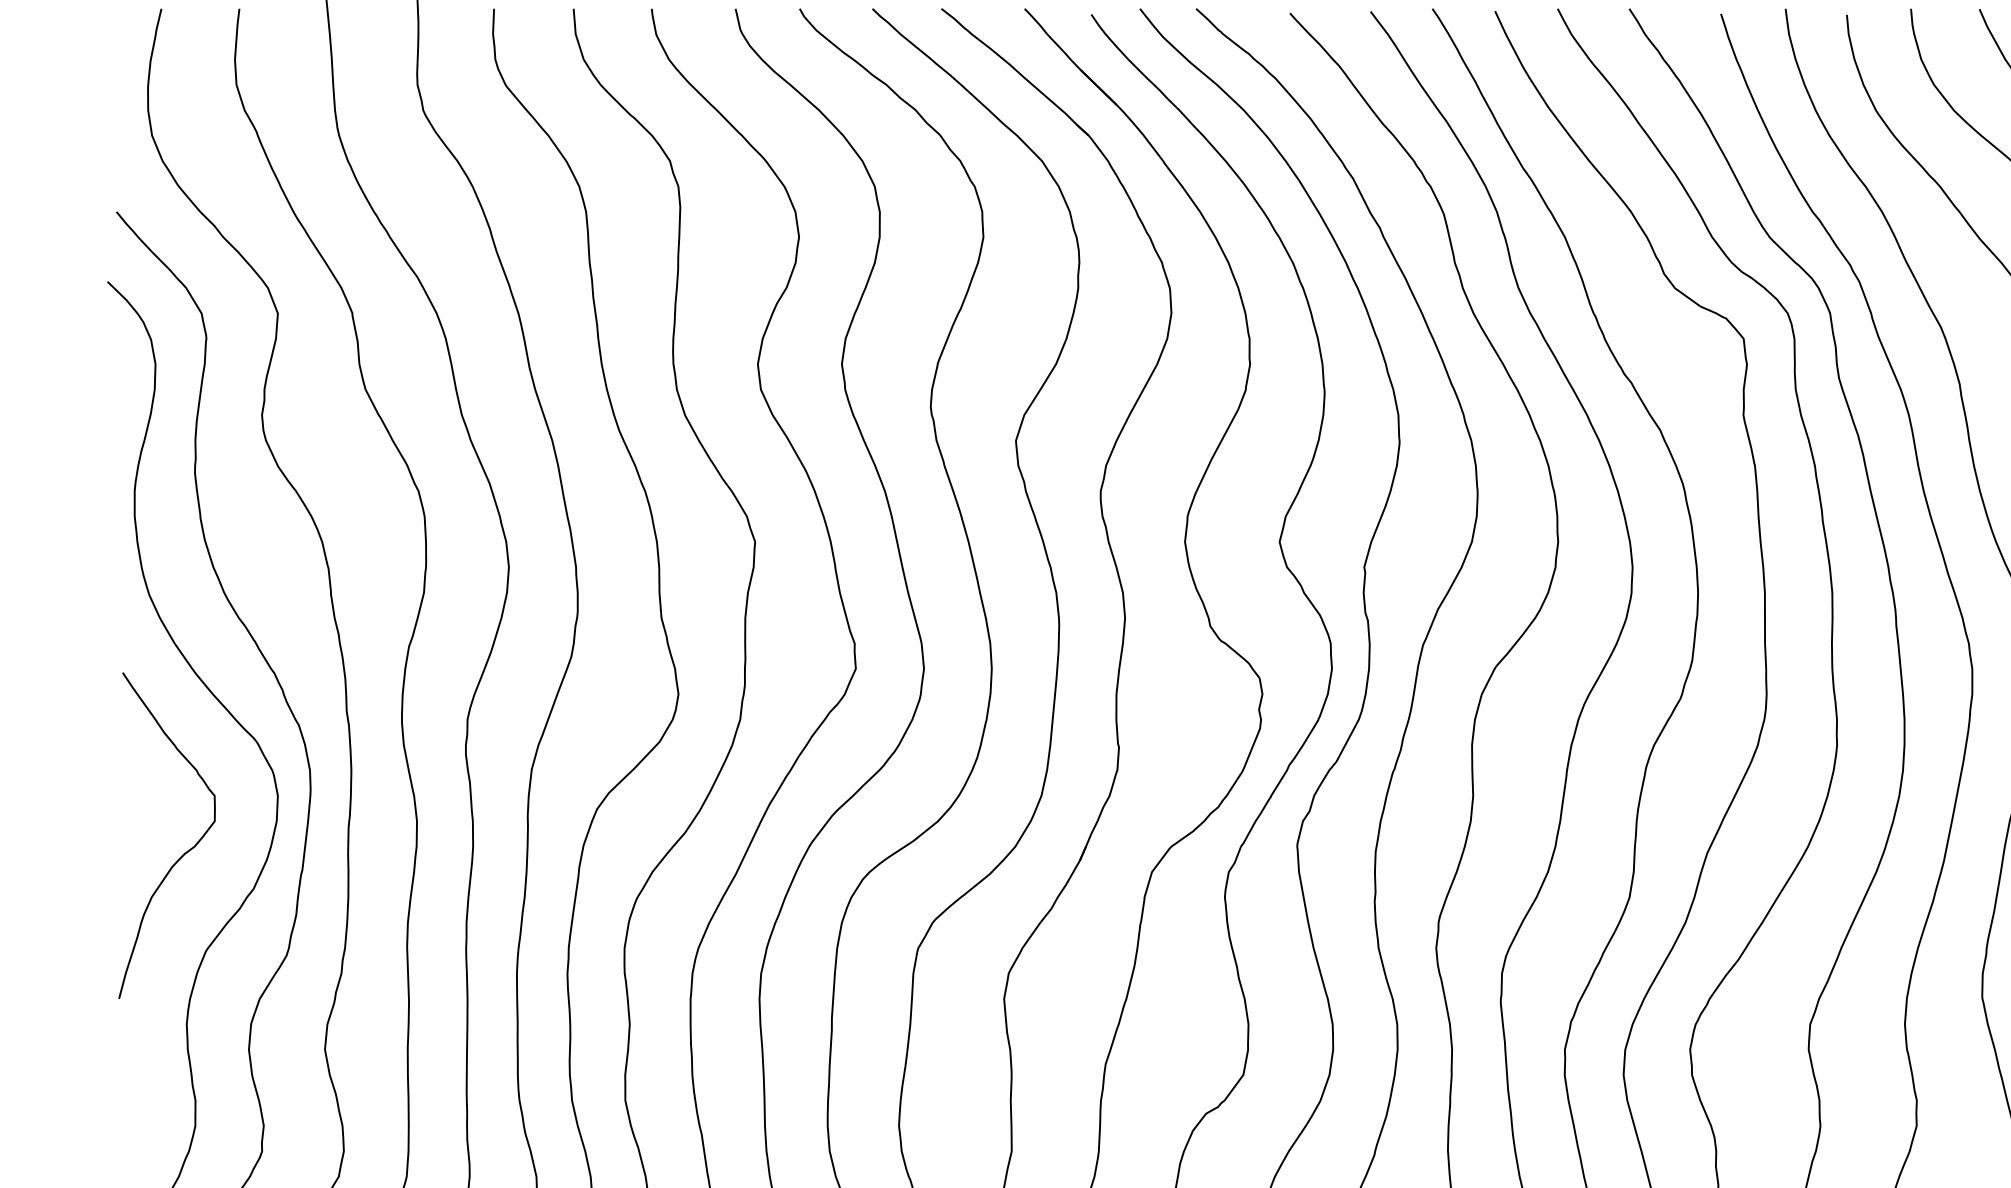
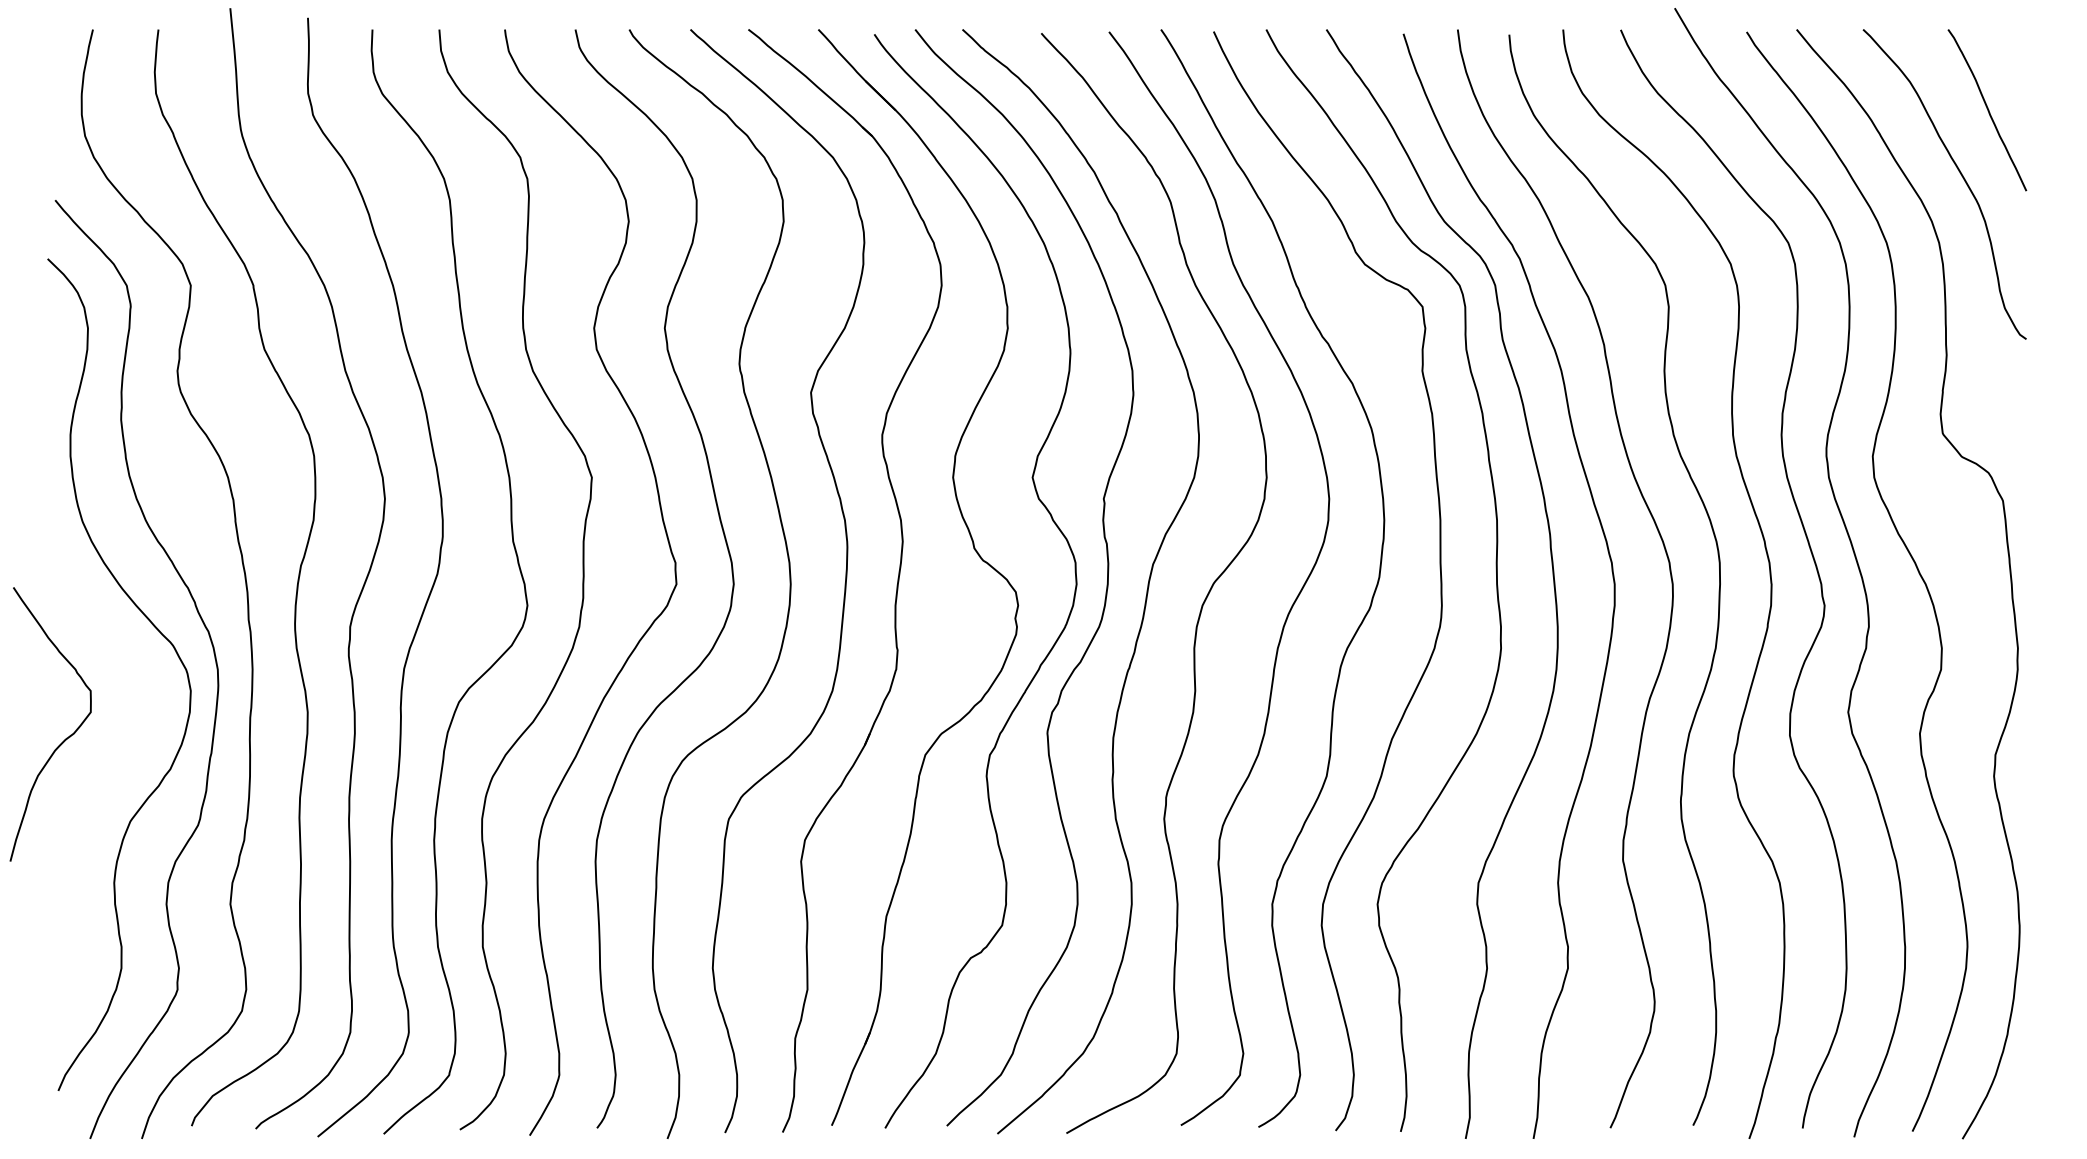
curve: (184, 852) -> (65, 738), moved

